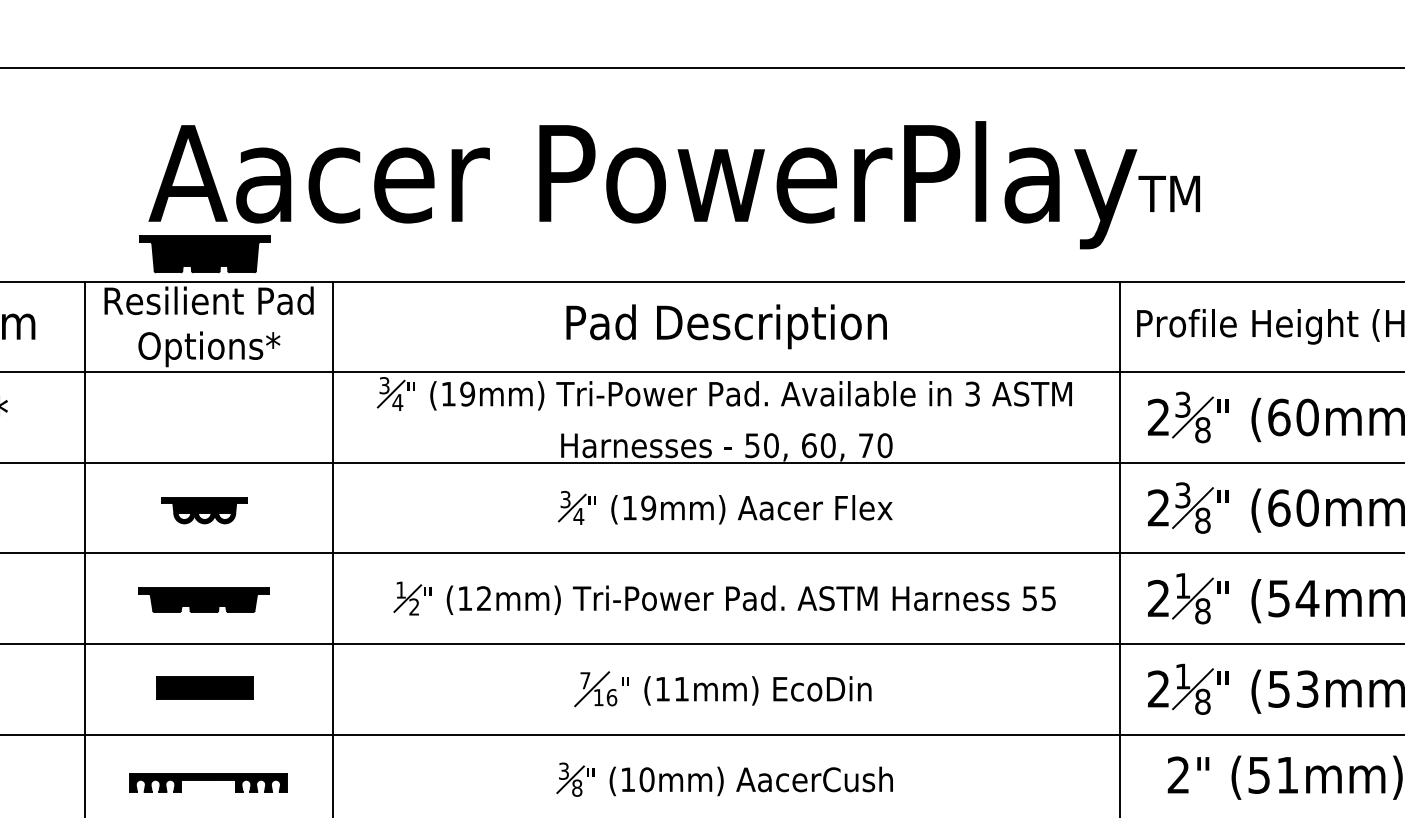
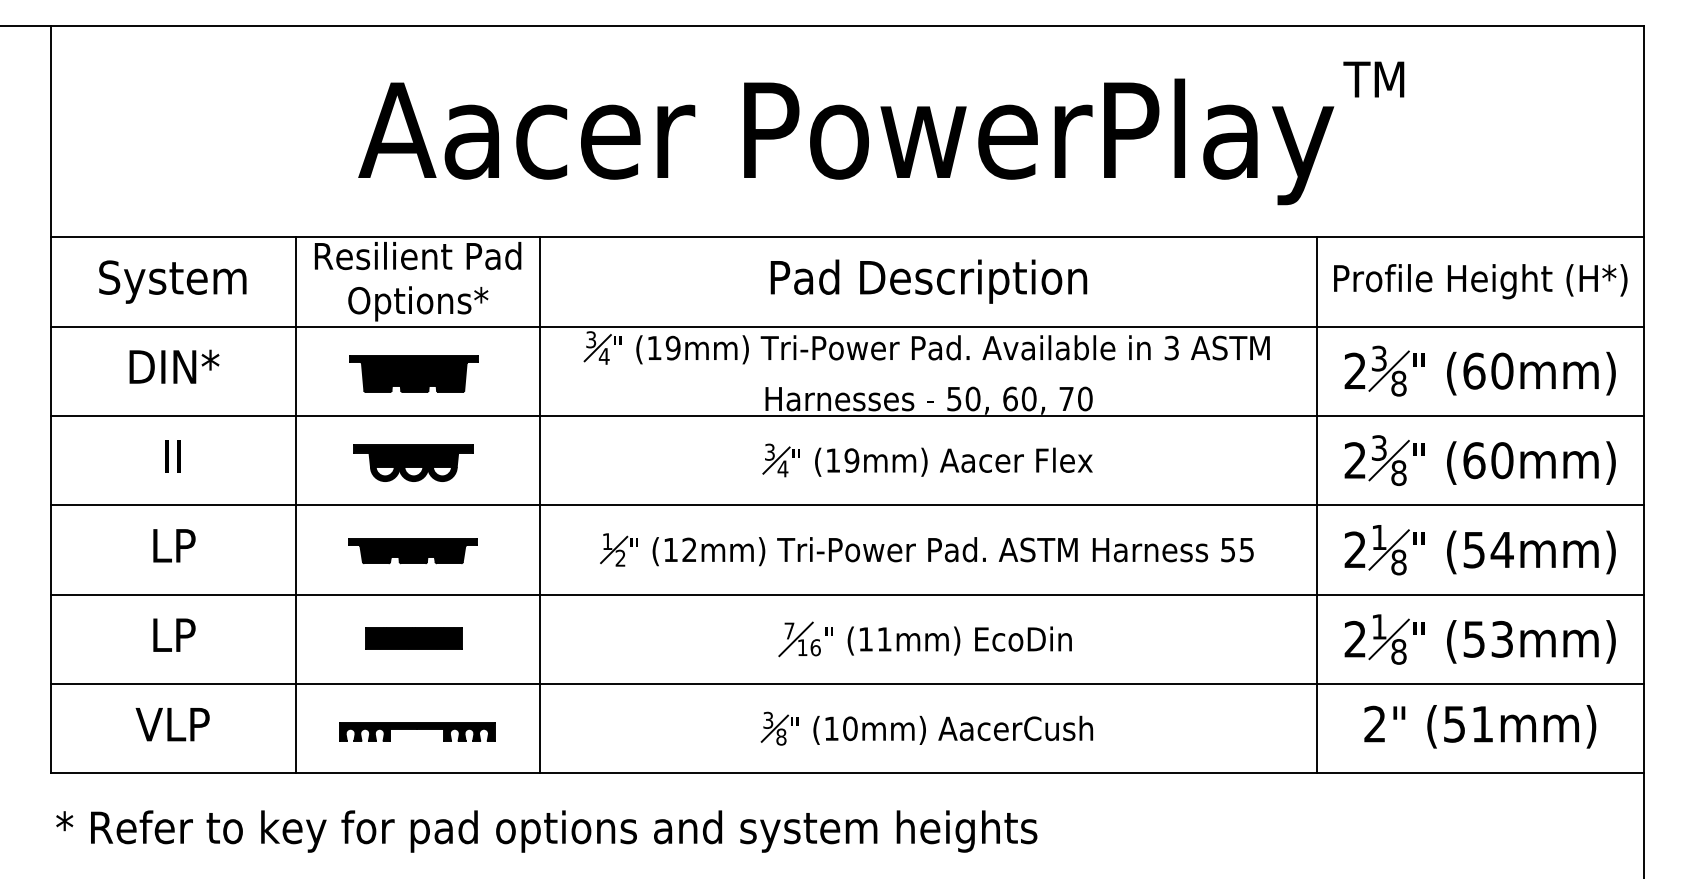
text: (1168, 193) -> (1373, 79), moved
part: (204, 253) -> (413, 373), moved
part: (204, 509) -> (413, 462), size x1.43

